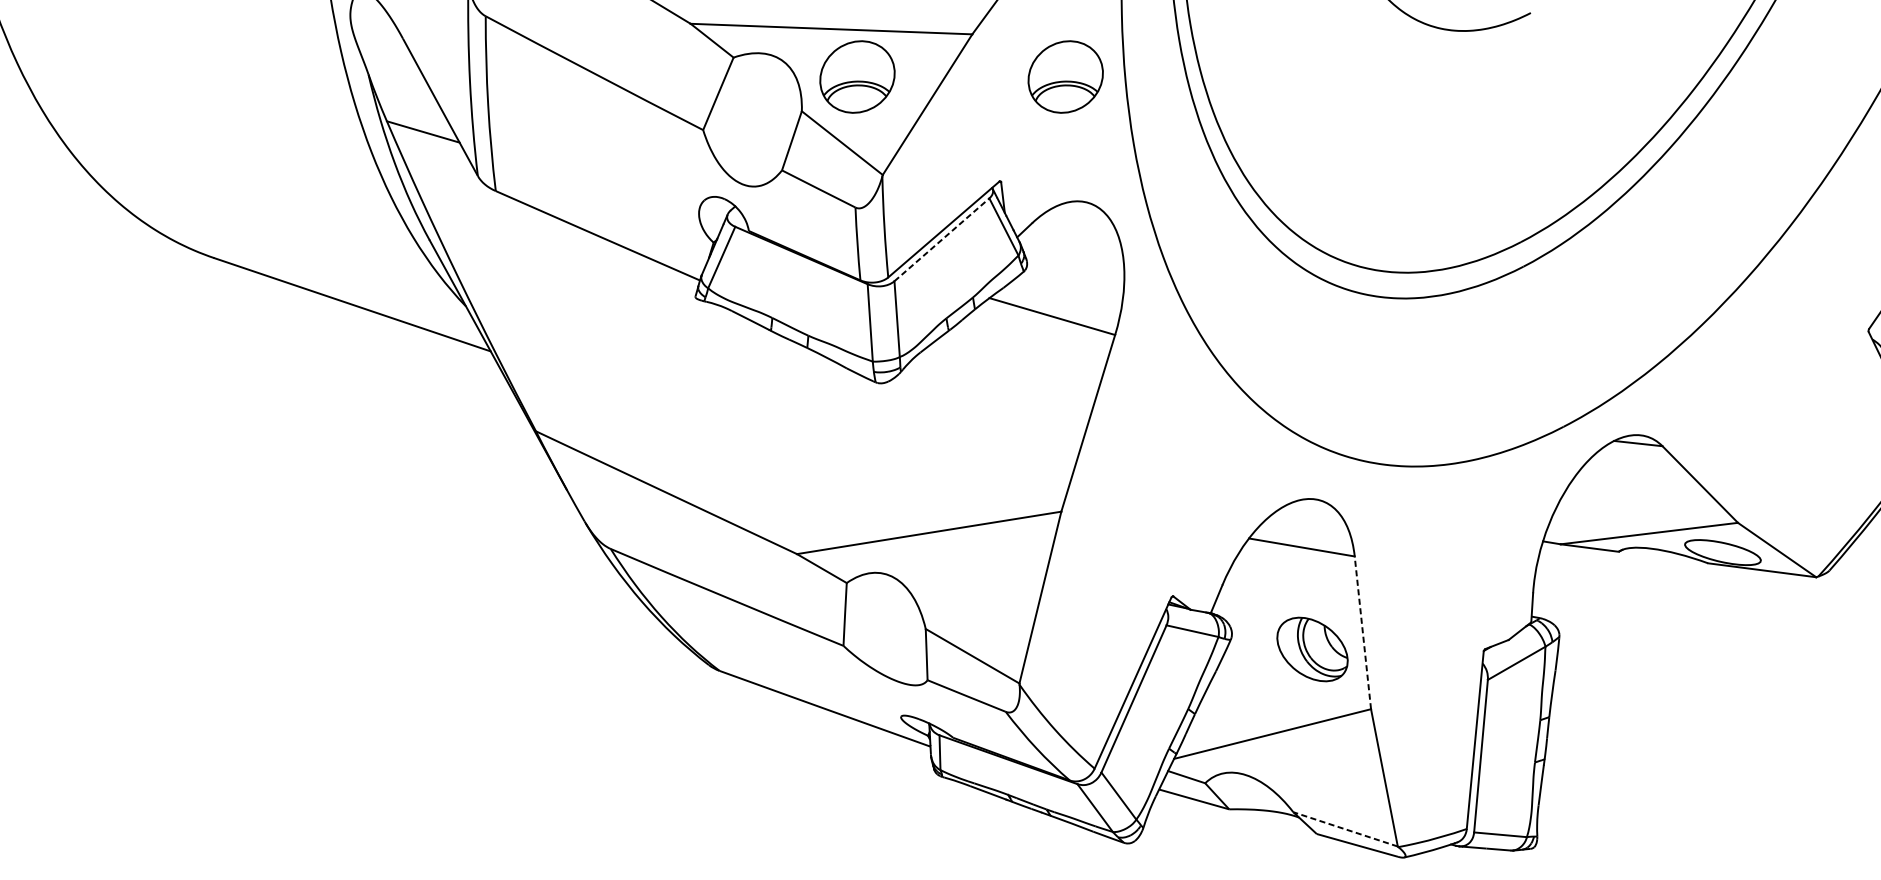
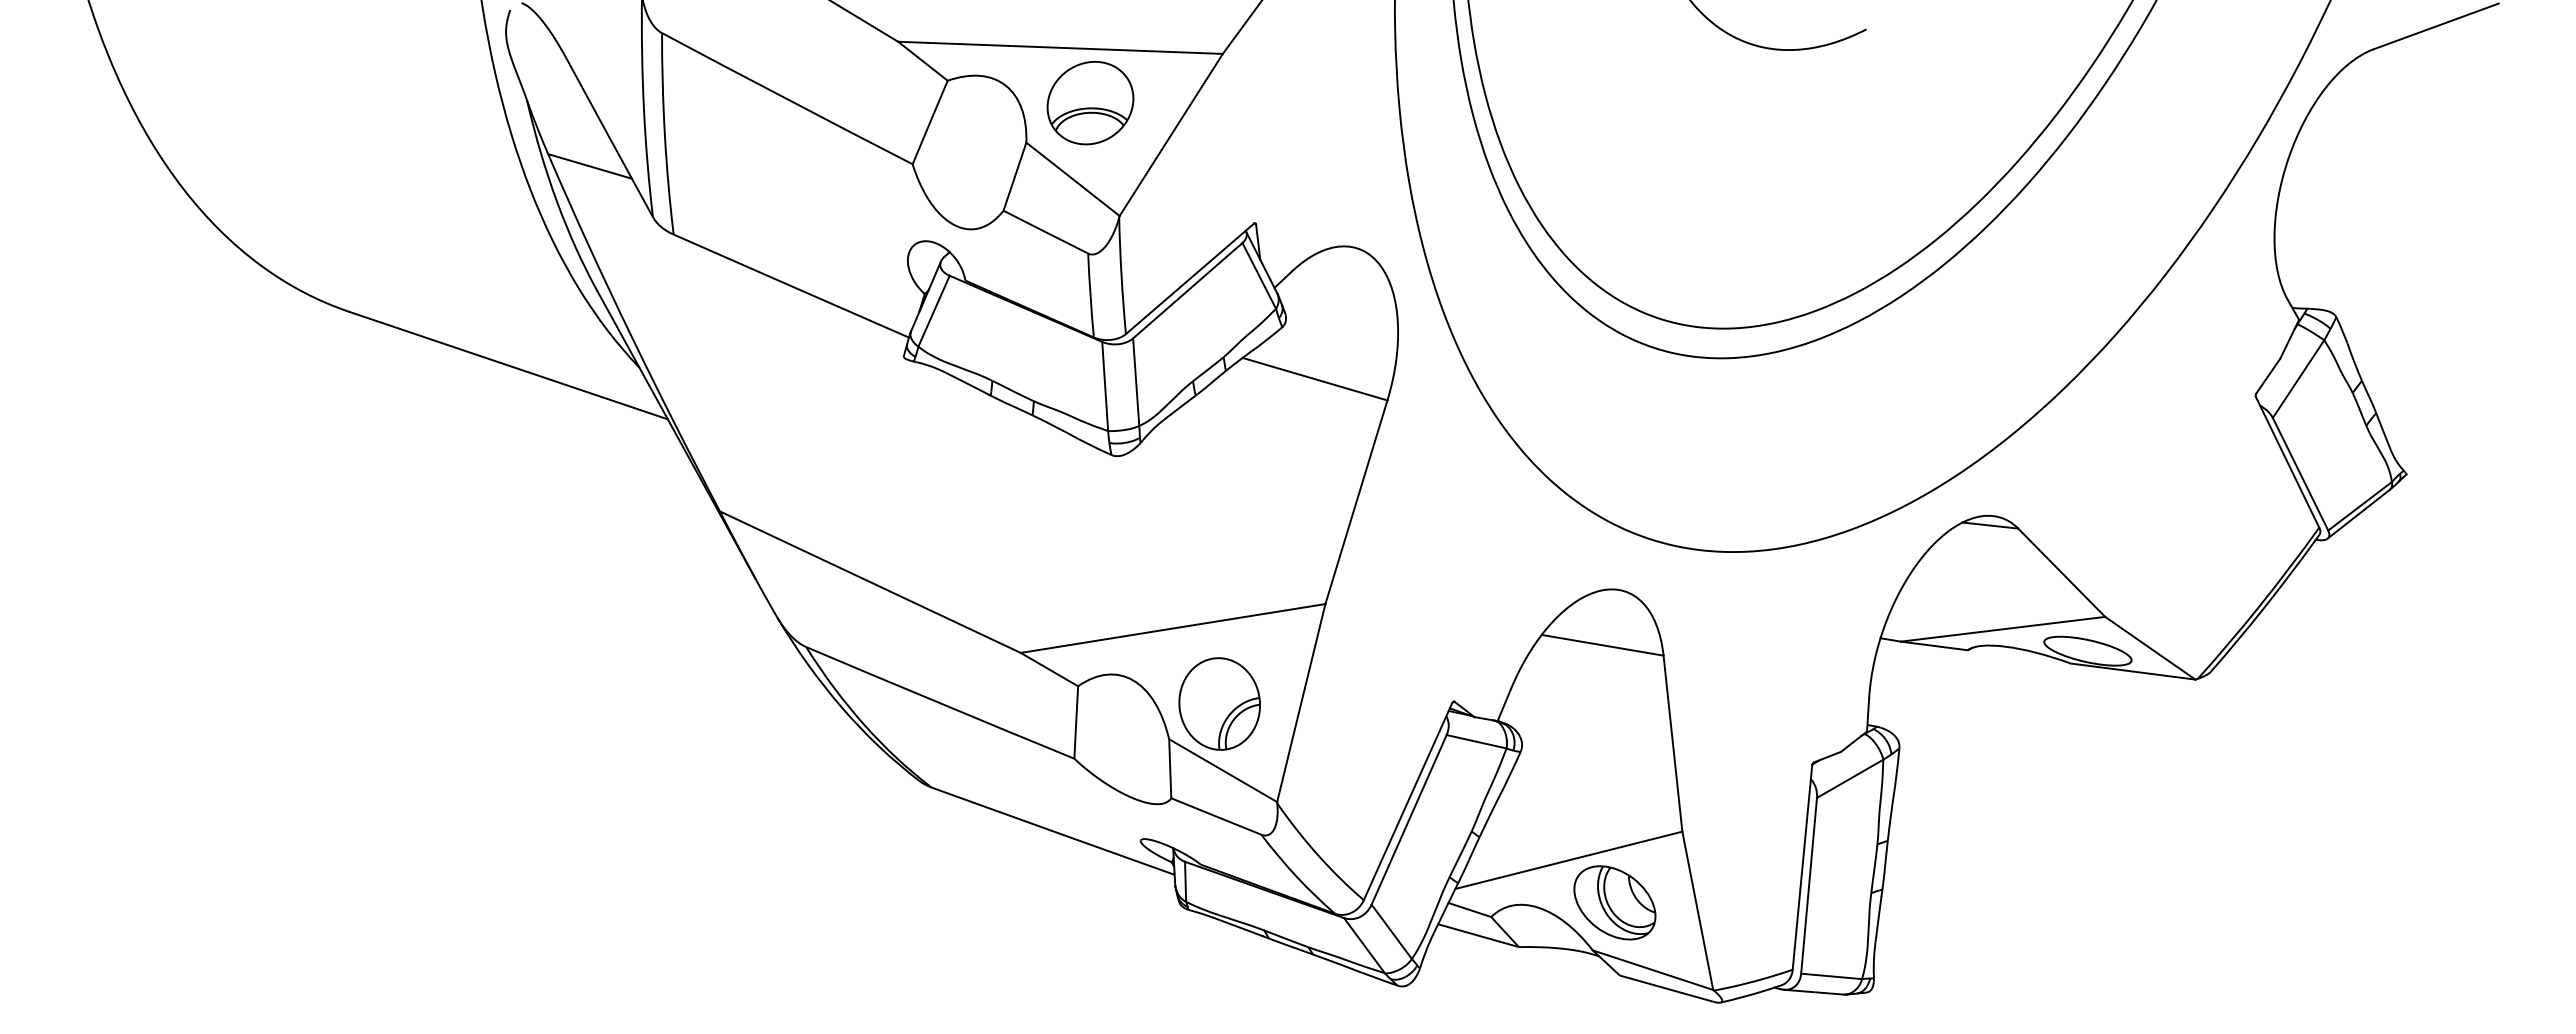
part: (1065, 77) -> (1330, 103), removed
line: (941, 239) -> (1187, 290), dashed -> solid
part: (969, 597) -> (1219, 703), added
line: (1362, 632) -> (1672, 743), dashed -> solid
part: (1312, 649) -> (1614, 902), moved
line: (1345, 829) -> (1652, 970), dashed -> solid

